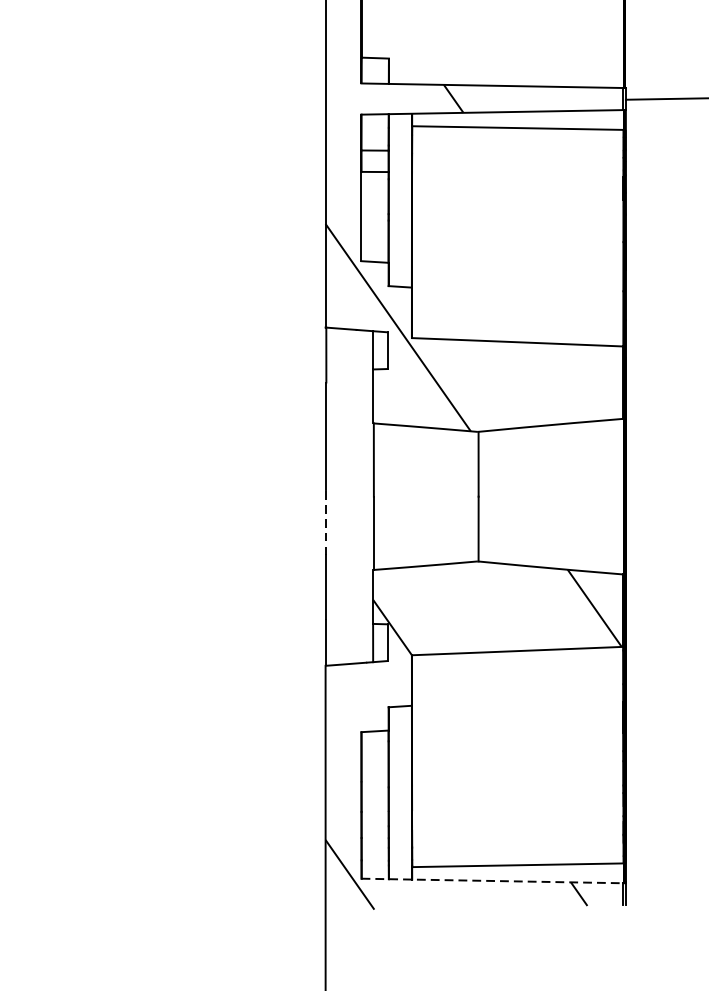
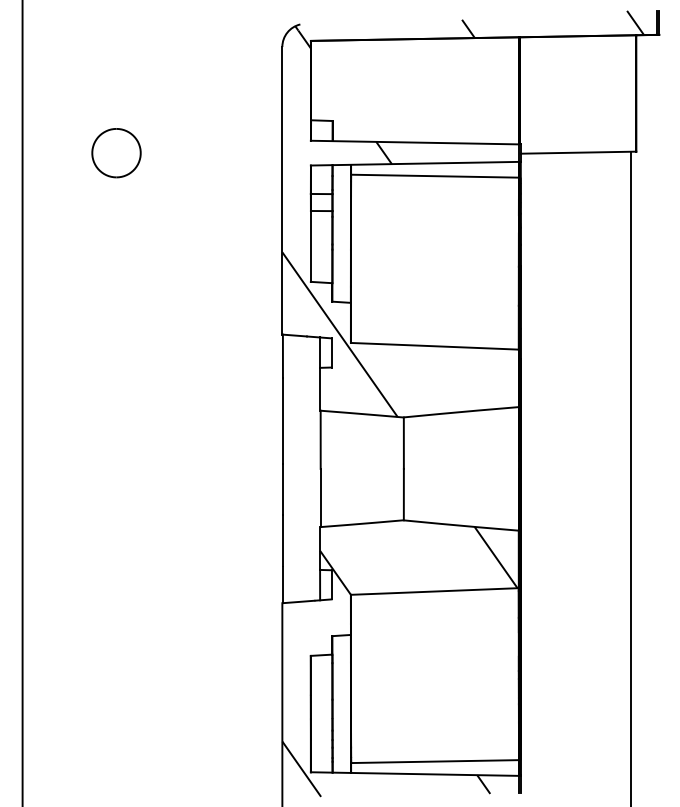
part: (116, 99) -> (116, 153), added
line: (325, 522) -> (282, 489), dashed -> solid
line: (492, 881) -> (414, 774), dashed -> solid

